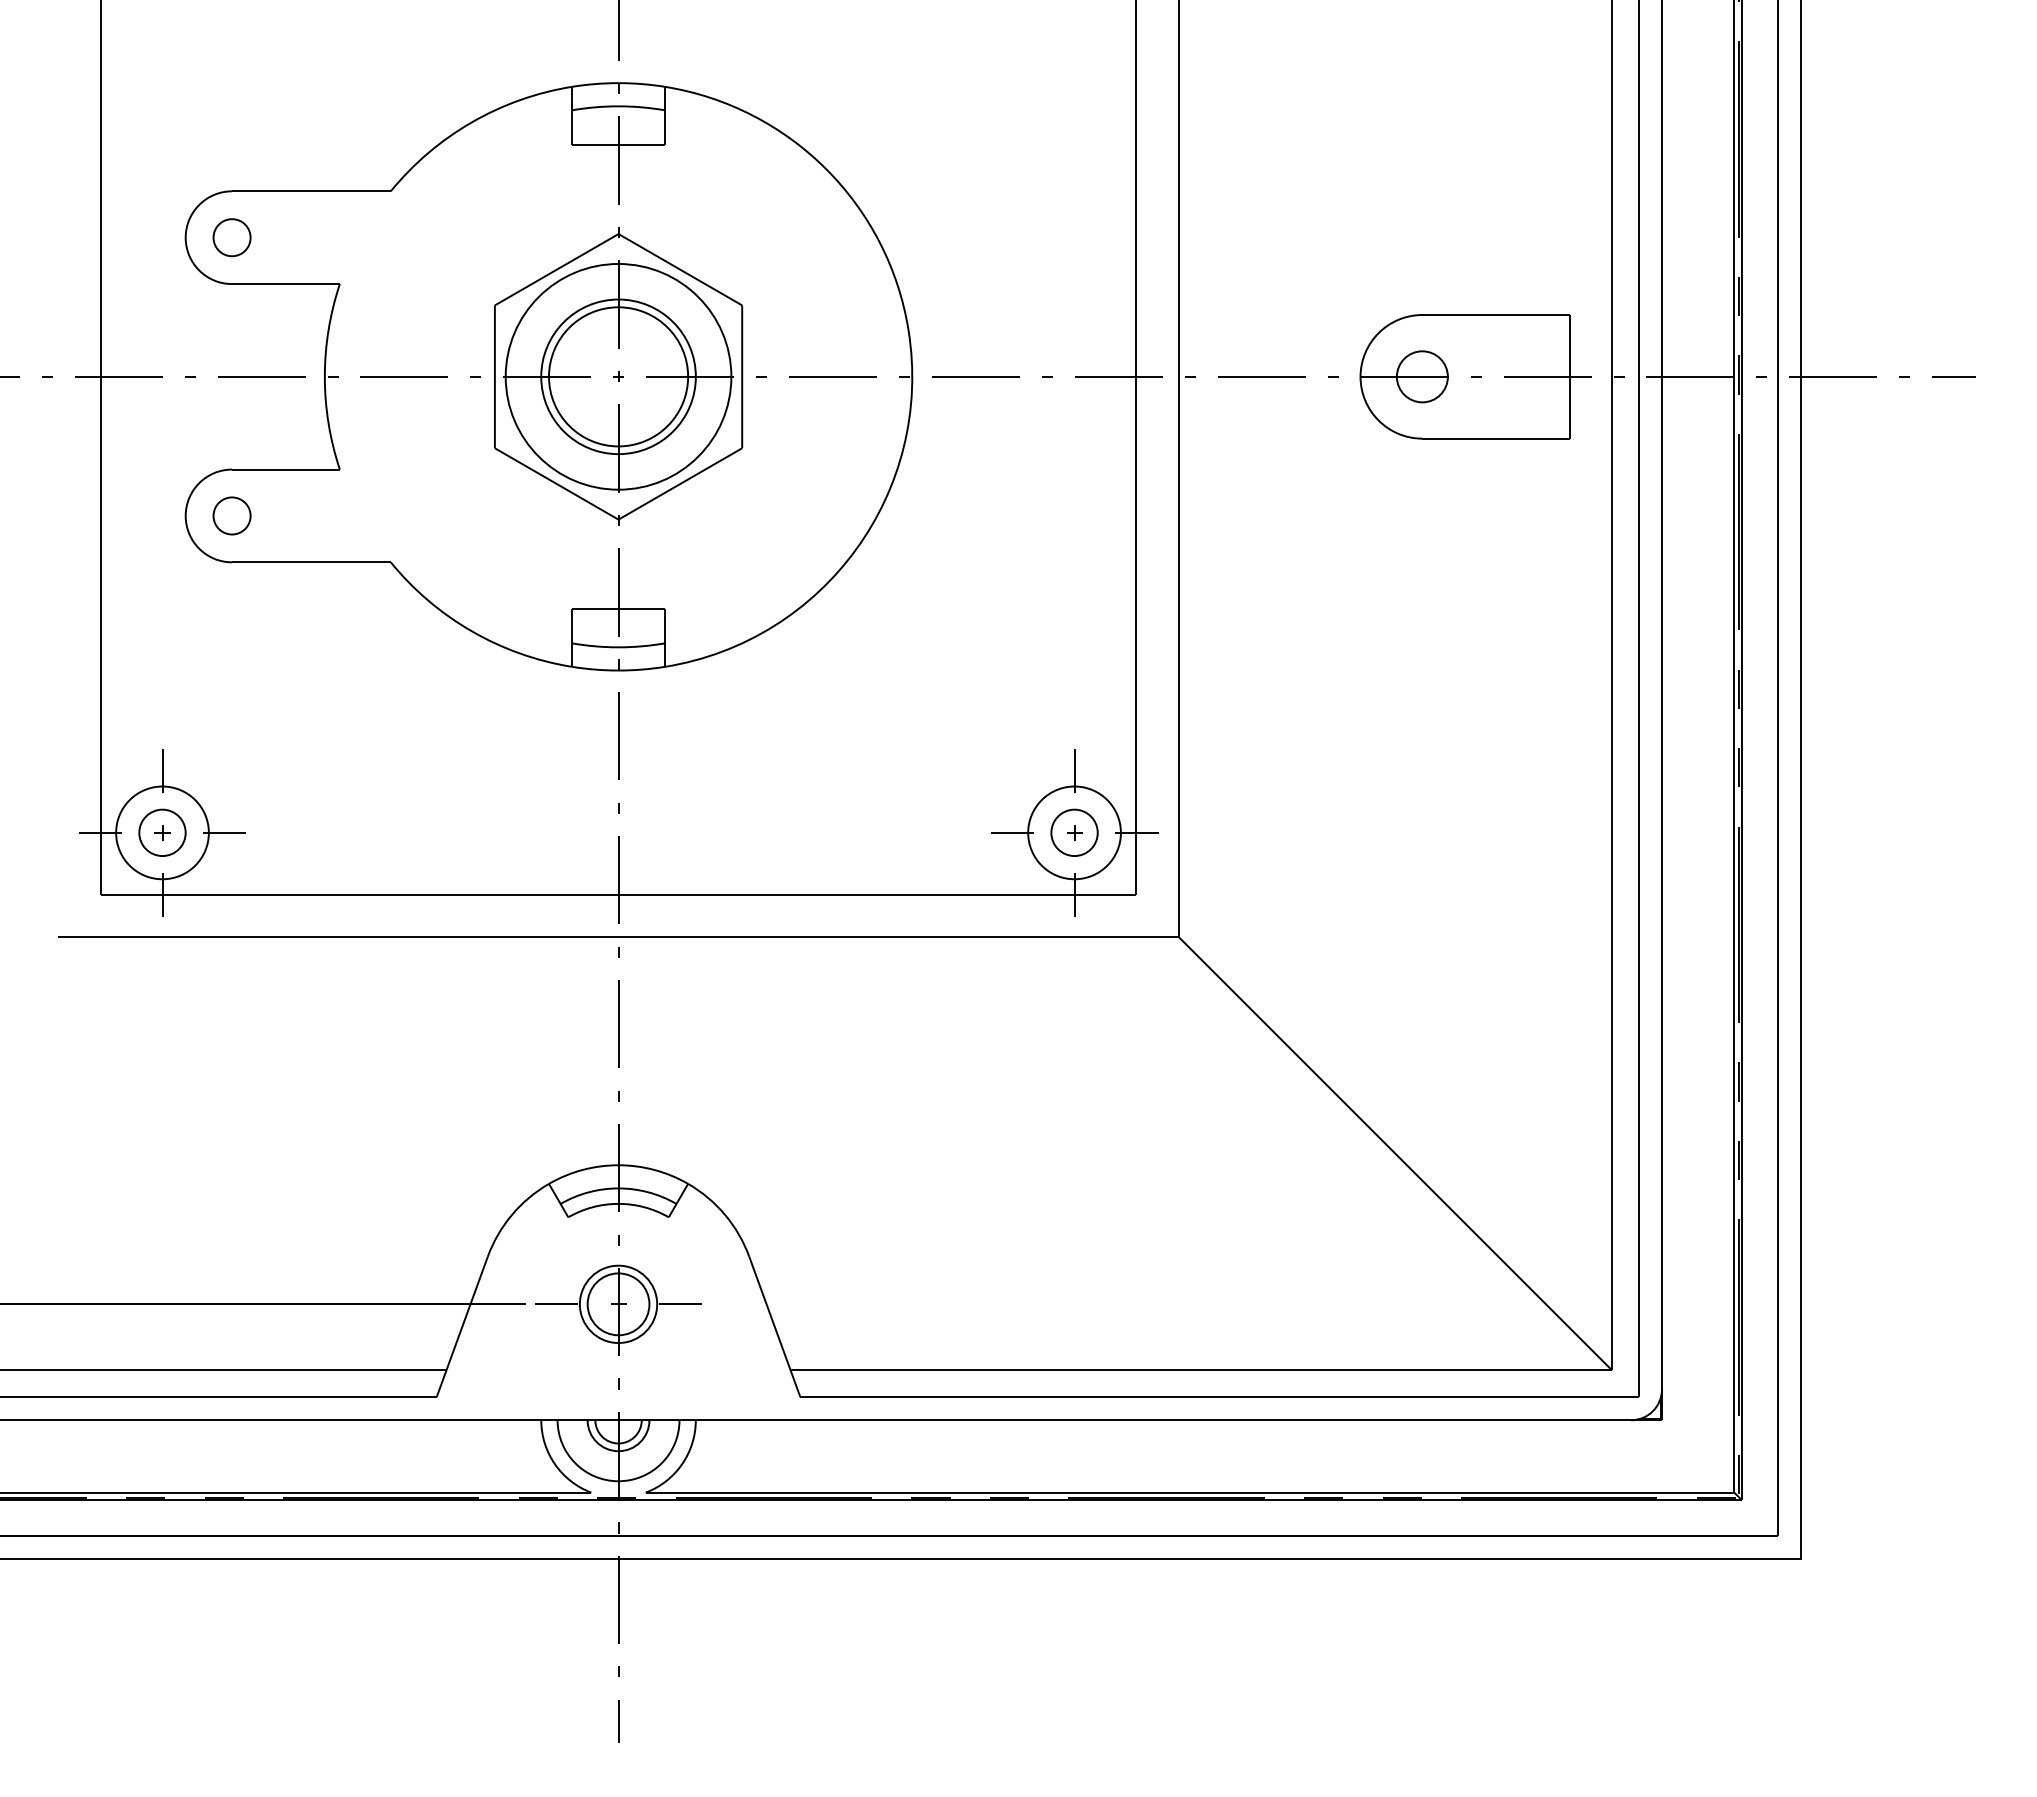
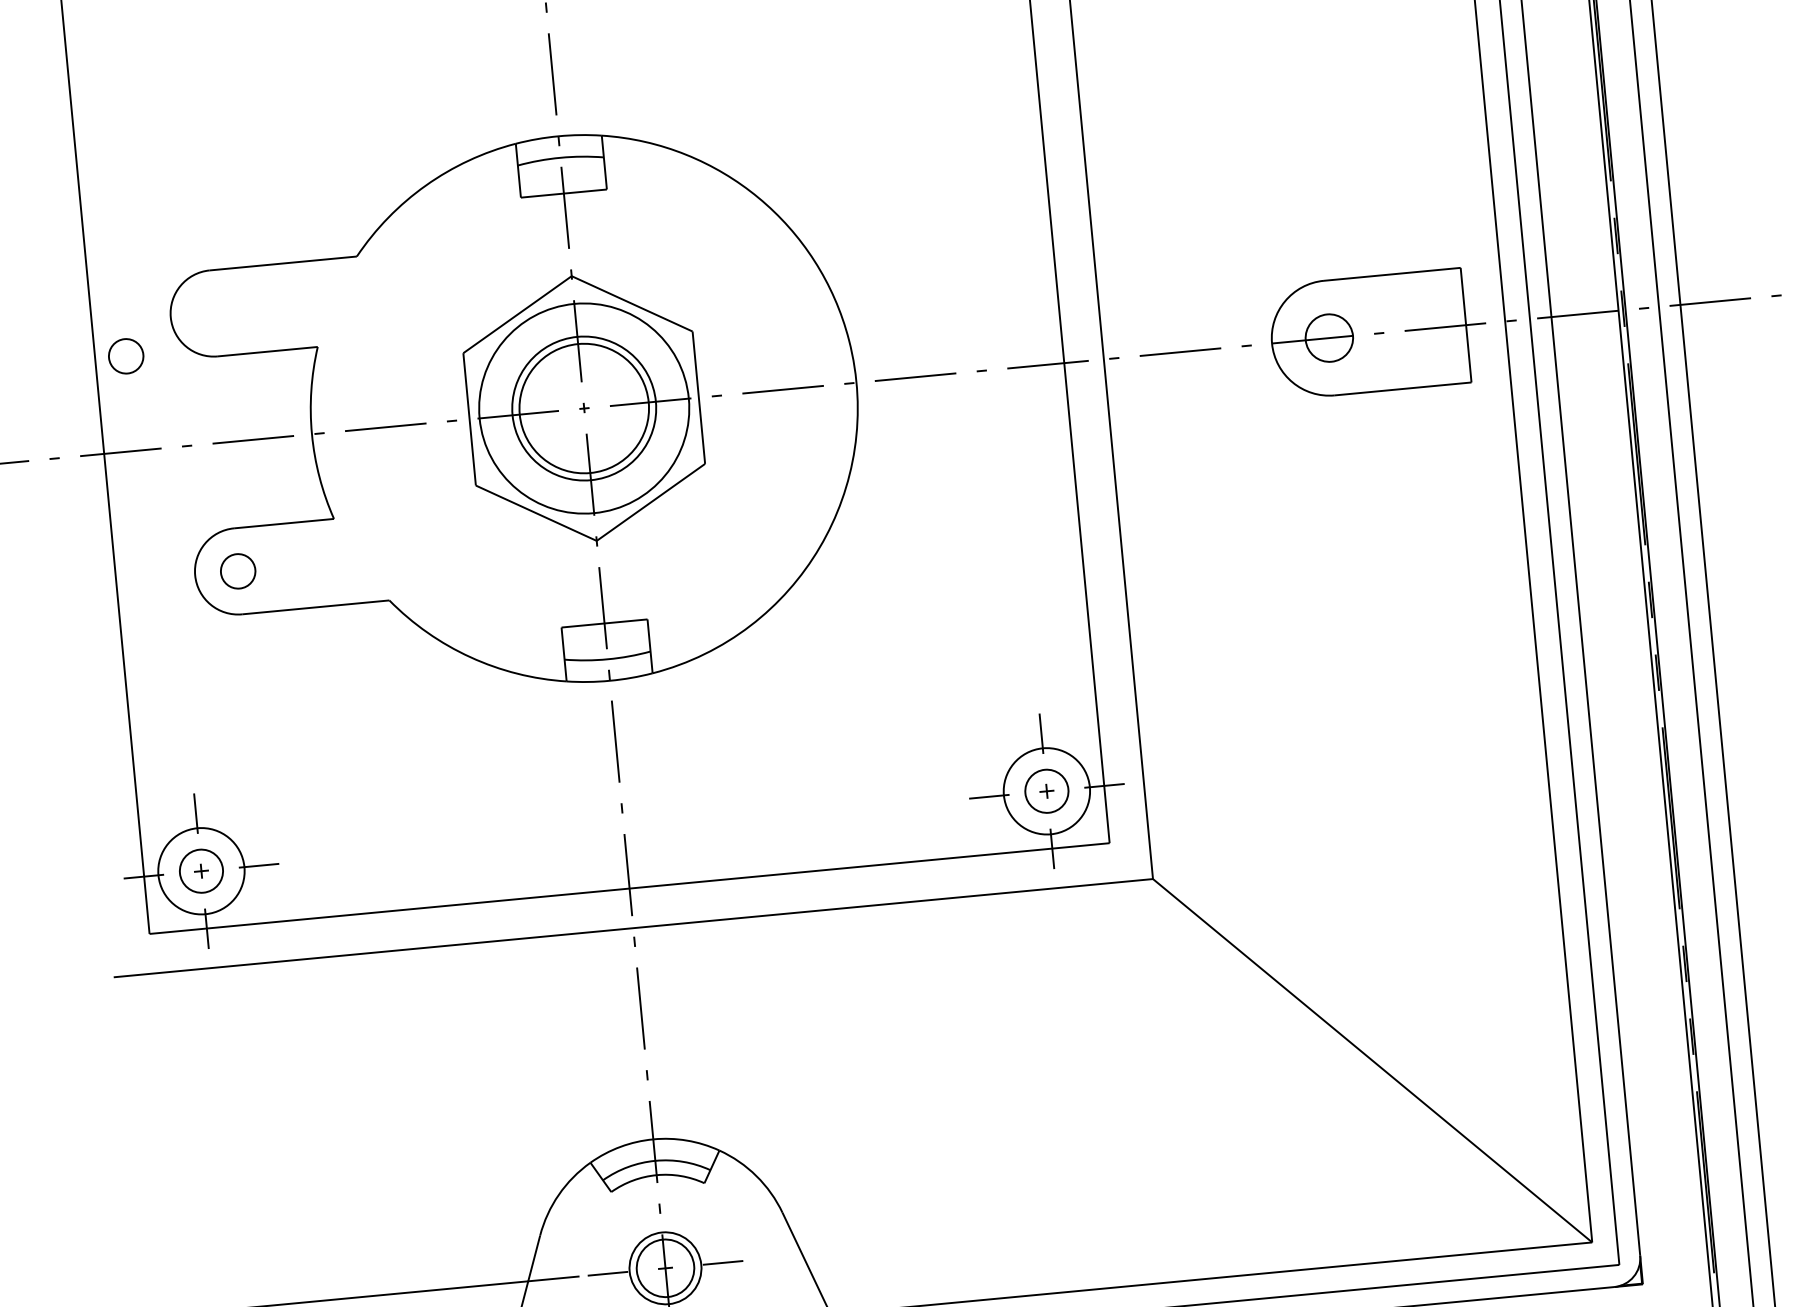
part: (231, 237) -> (125, 356), moved

